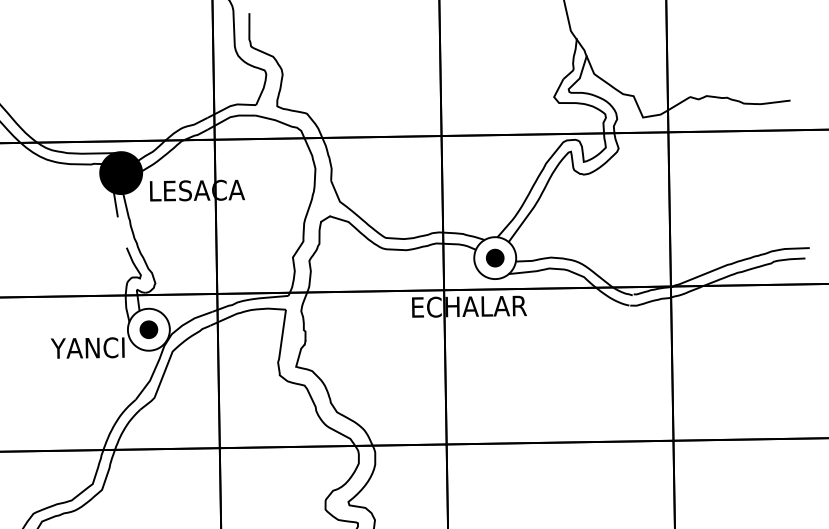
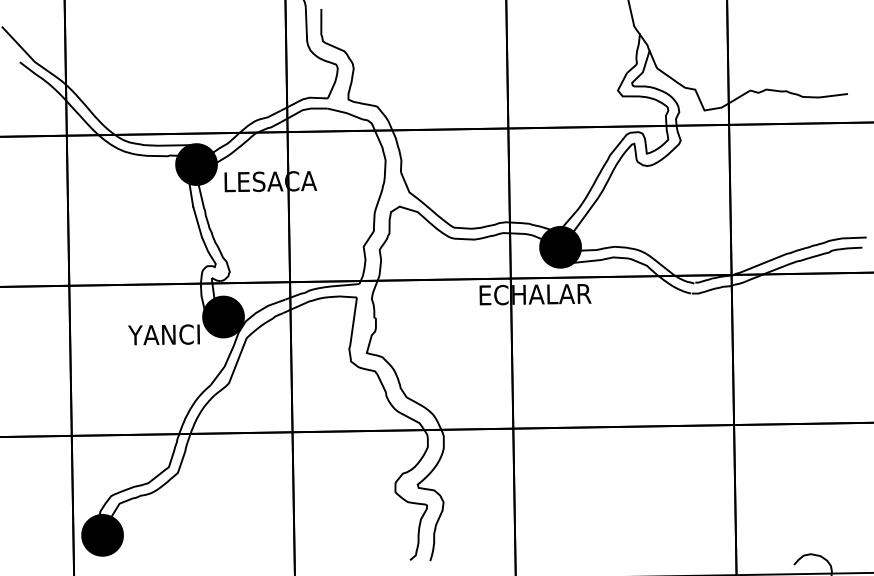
line: (122, 231) -> (197, 221), added
fill: (495, 257) -> (560, 246), added
fill: (148, 329) -> (223, 316), added

